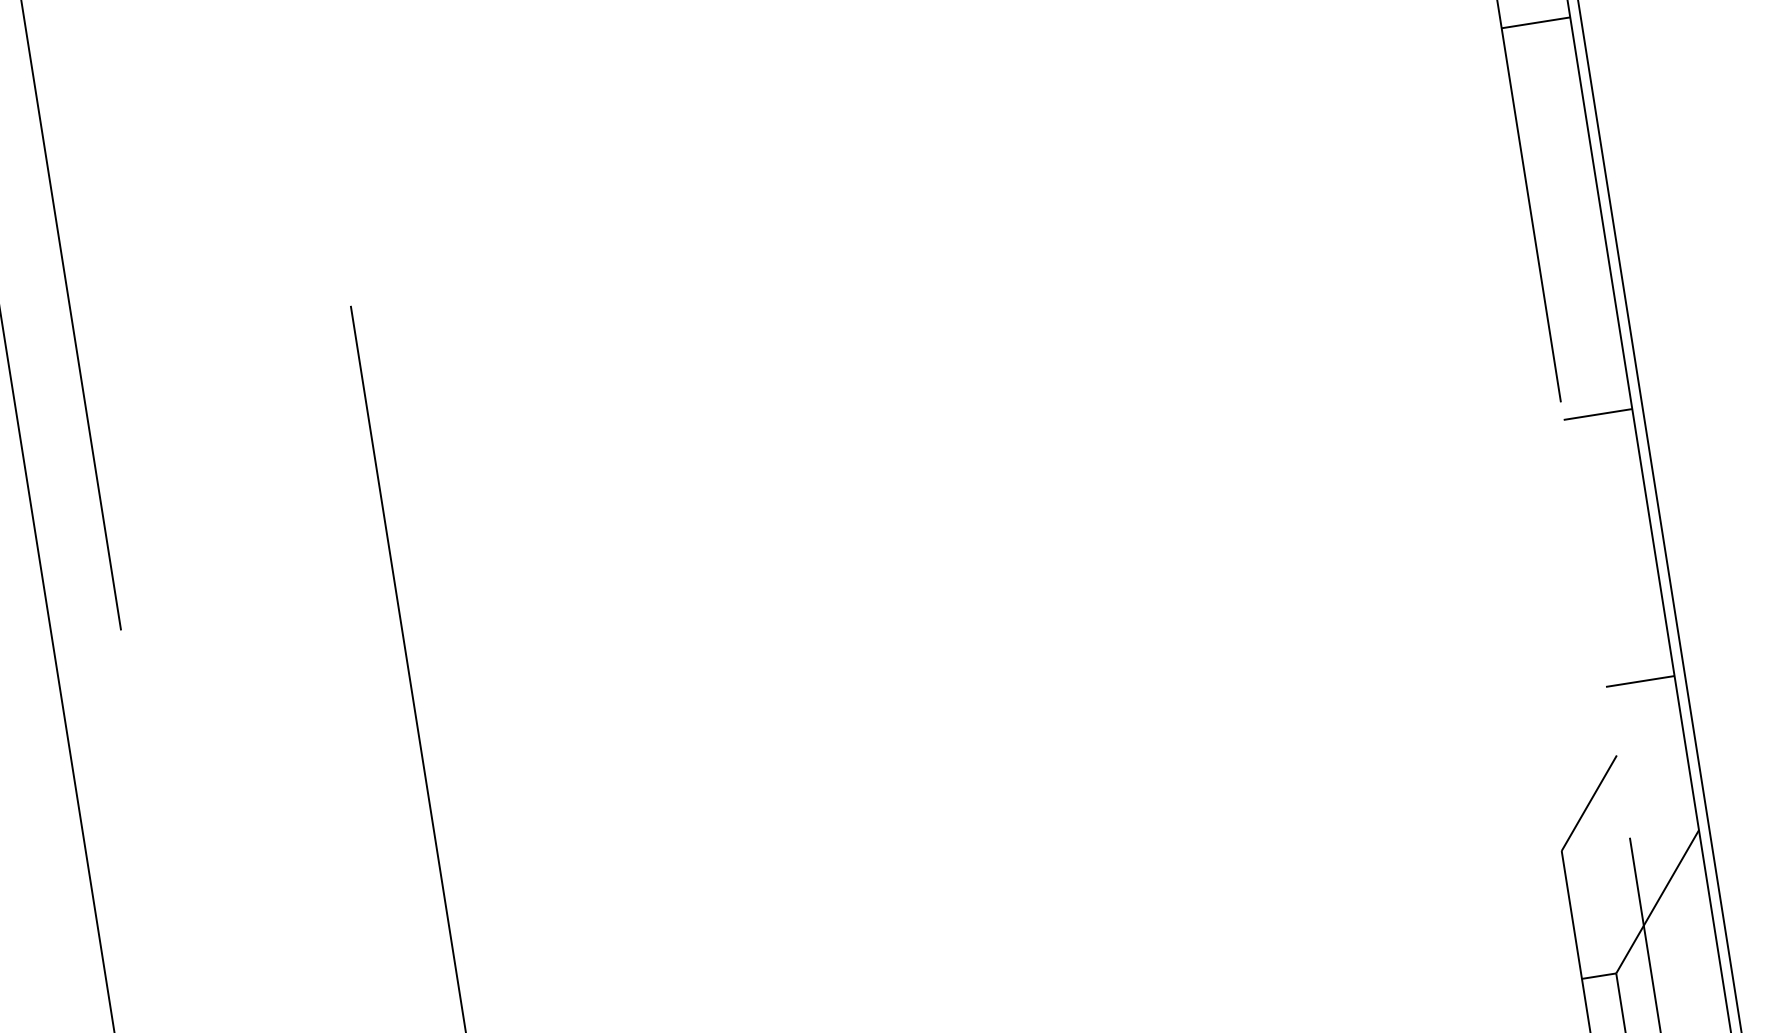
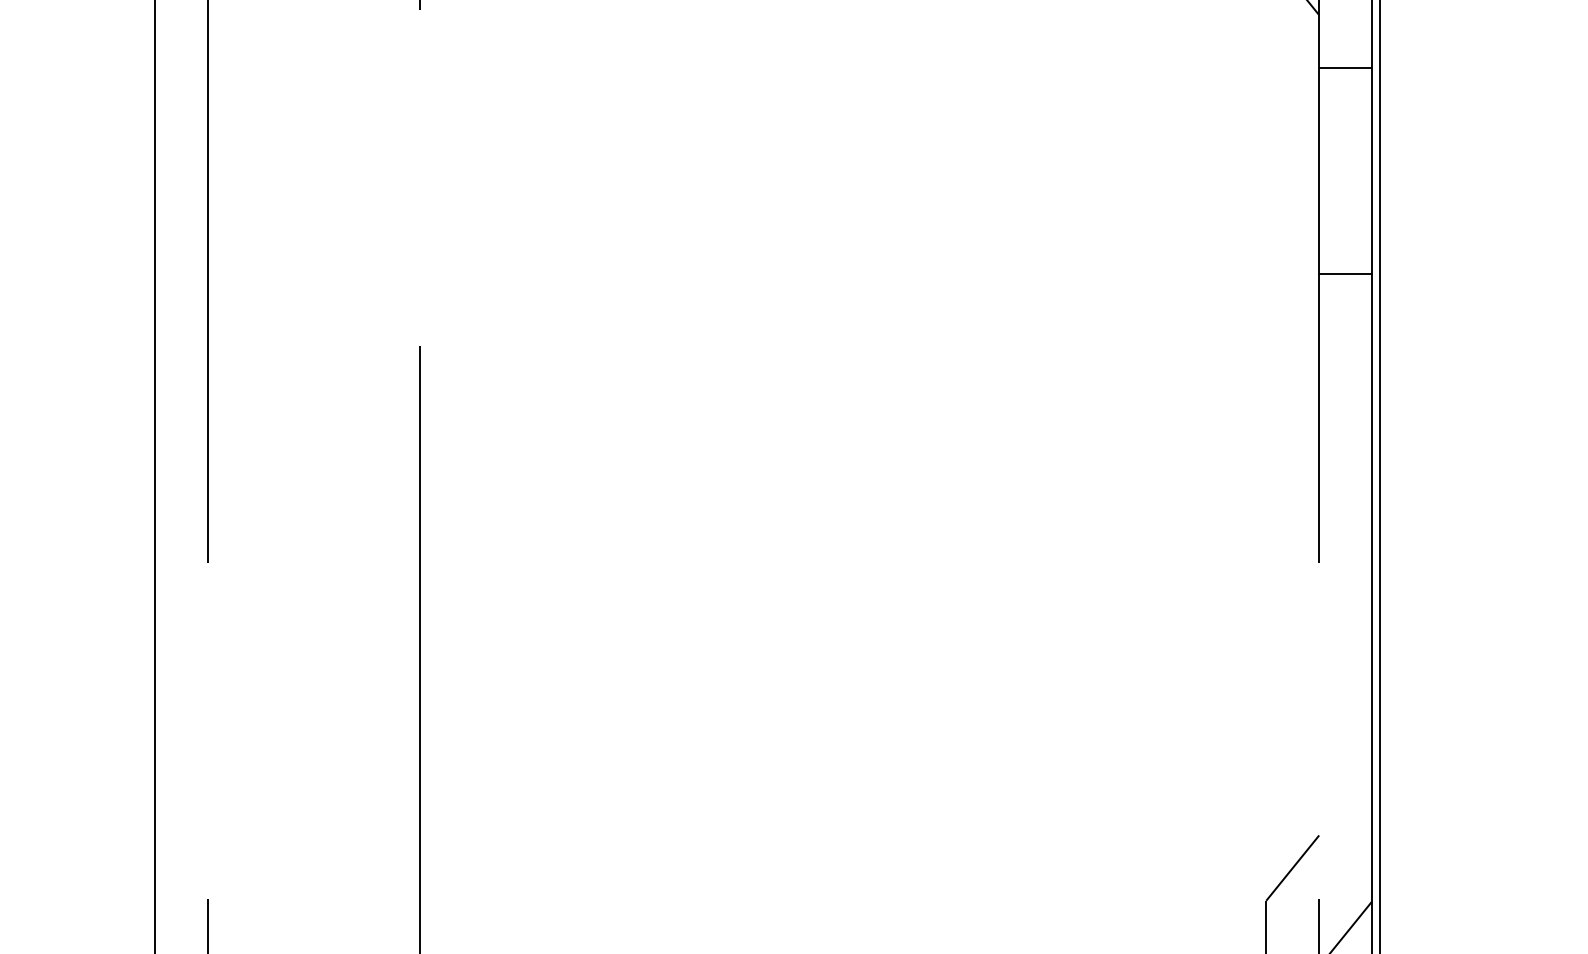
line: (1597, 414) -> (1345, 576), removed
line: (1640, 681) -> (1345, 782), removed

